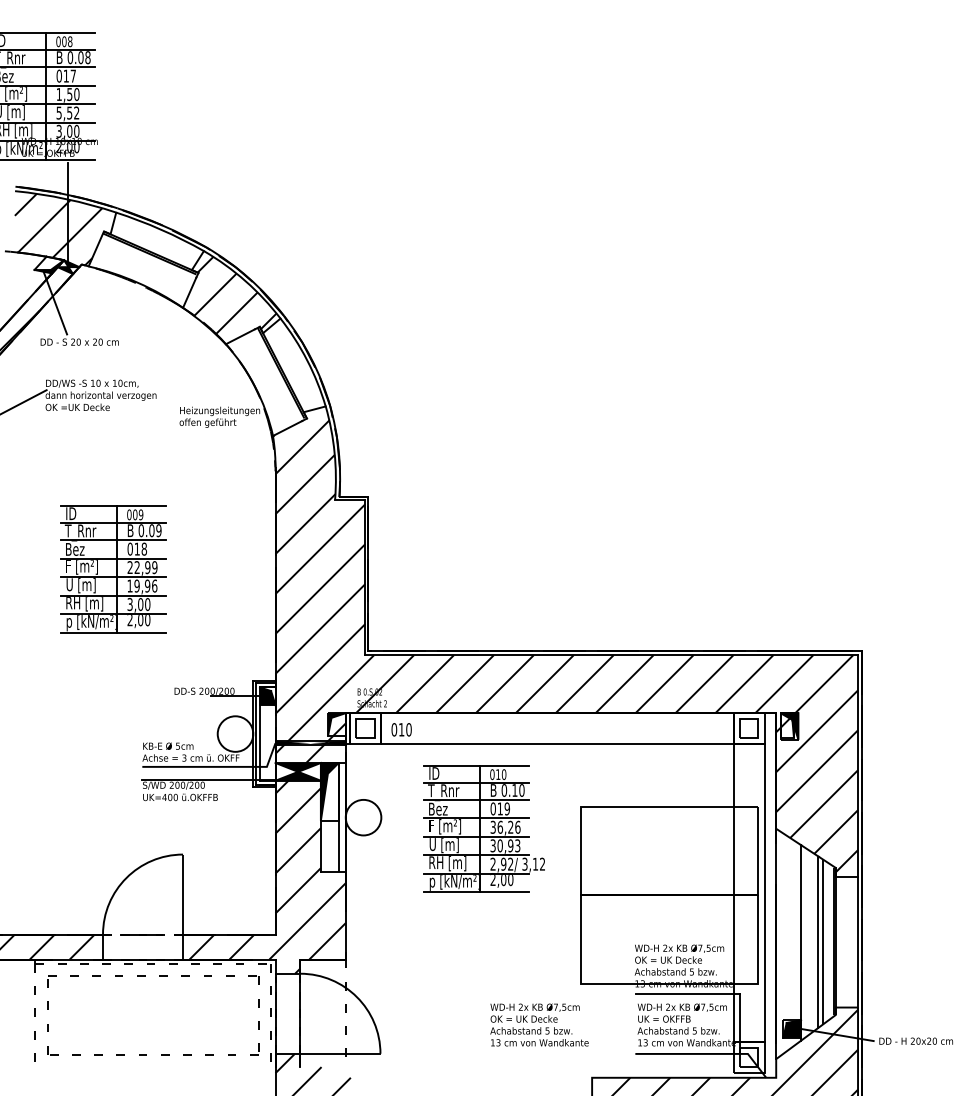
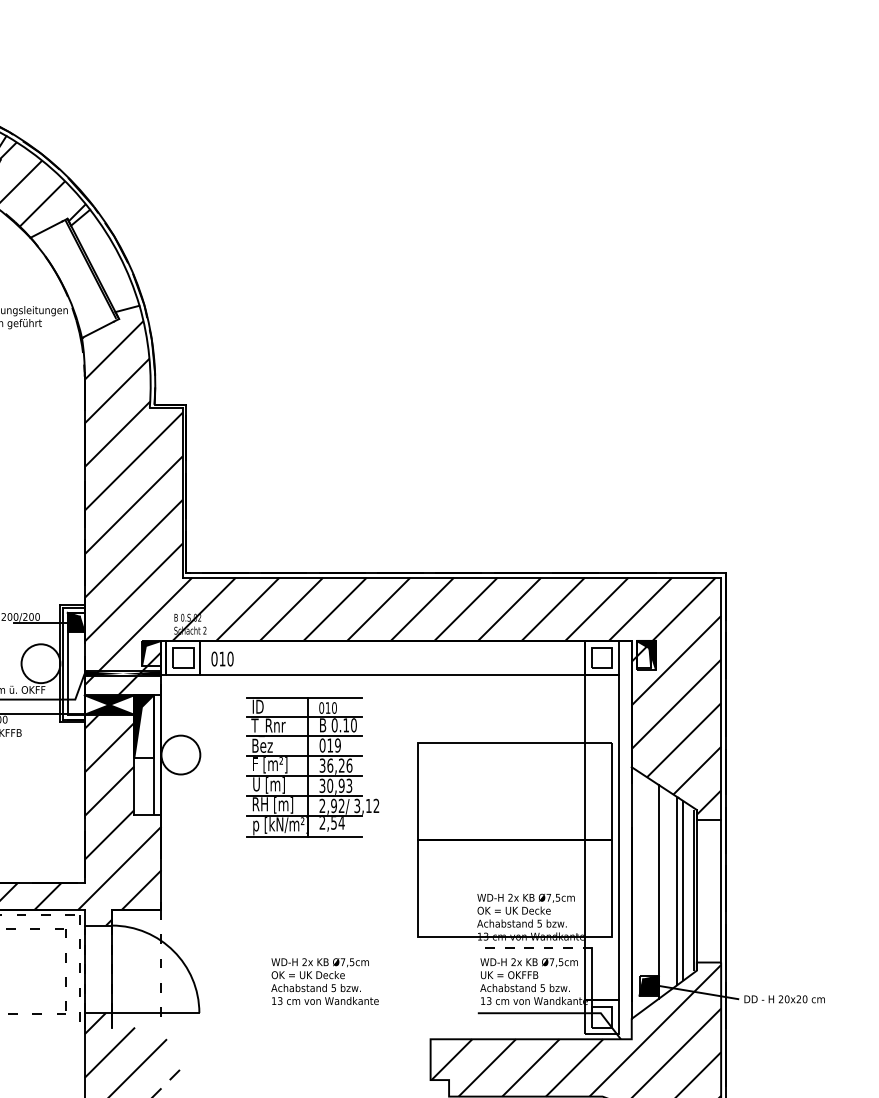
text: (507, 880) -> (338, 823), 2,00 -> 2,54
line: (688, 994) -> (535, 948), solid -> dashed
text: (539, 1024) -> (325, 981), moved

